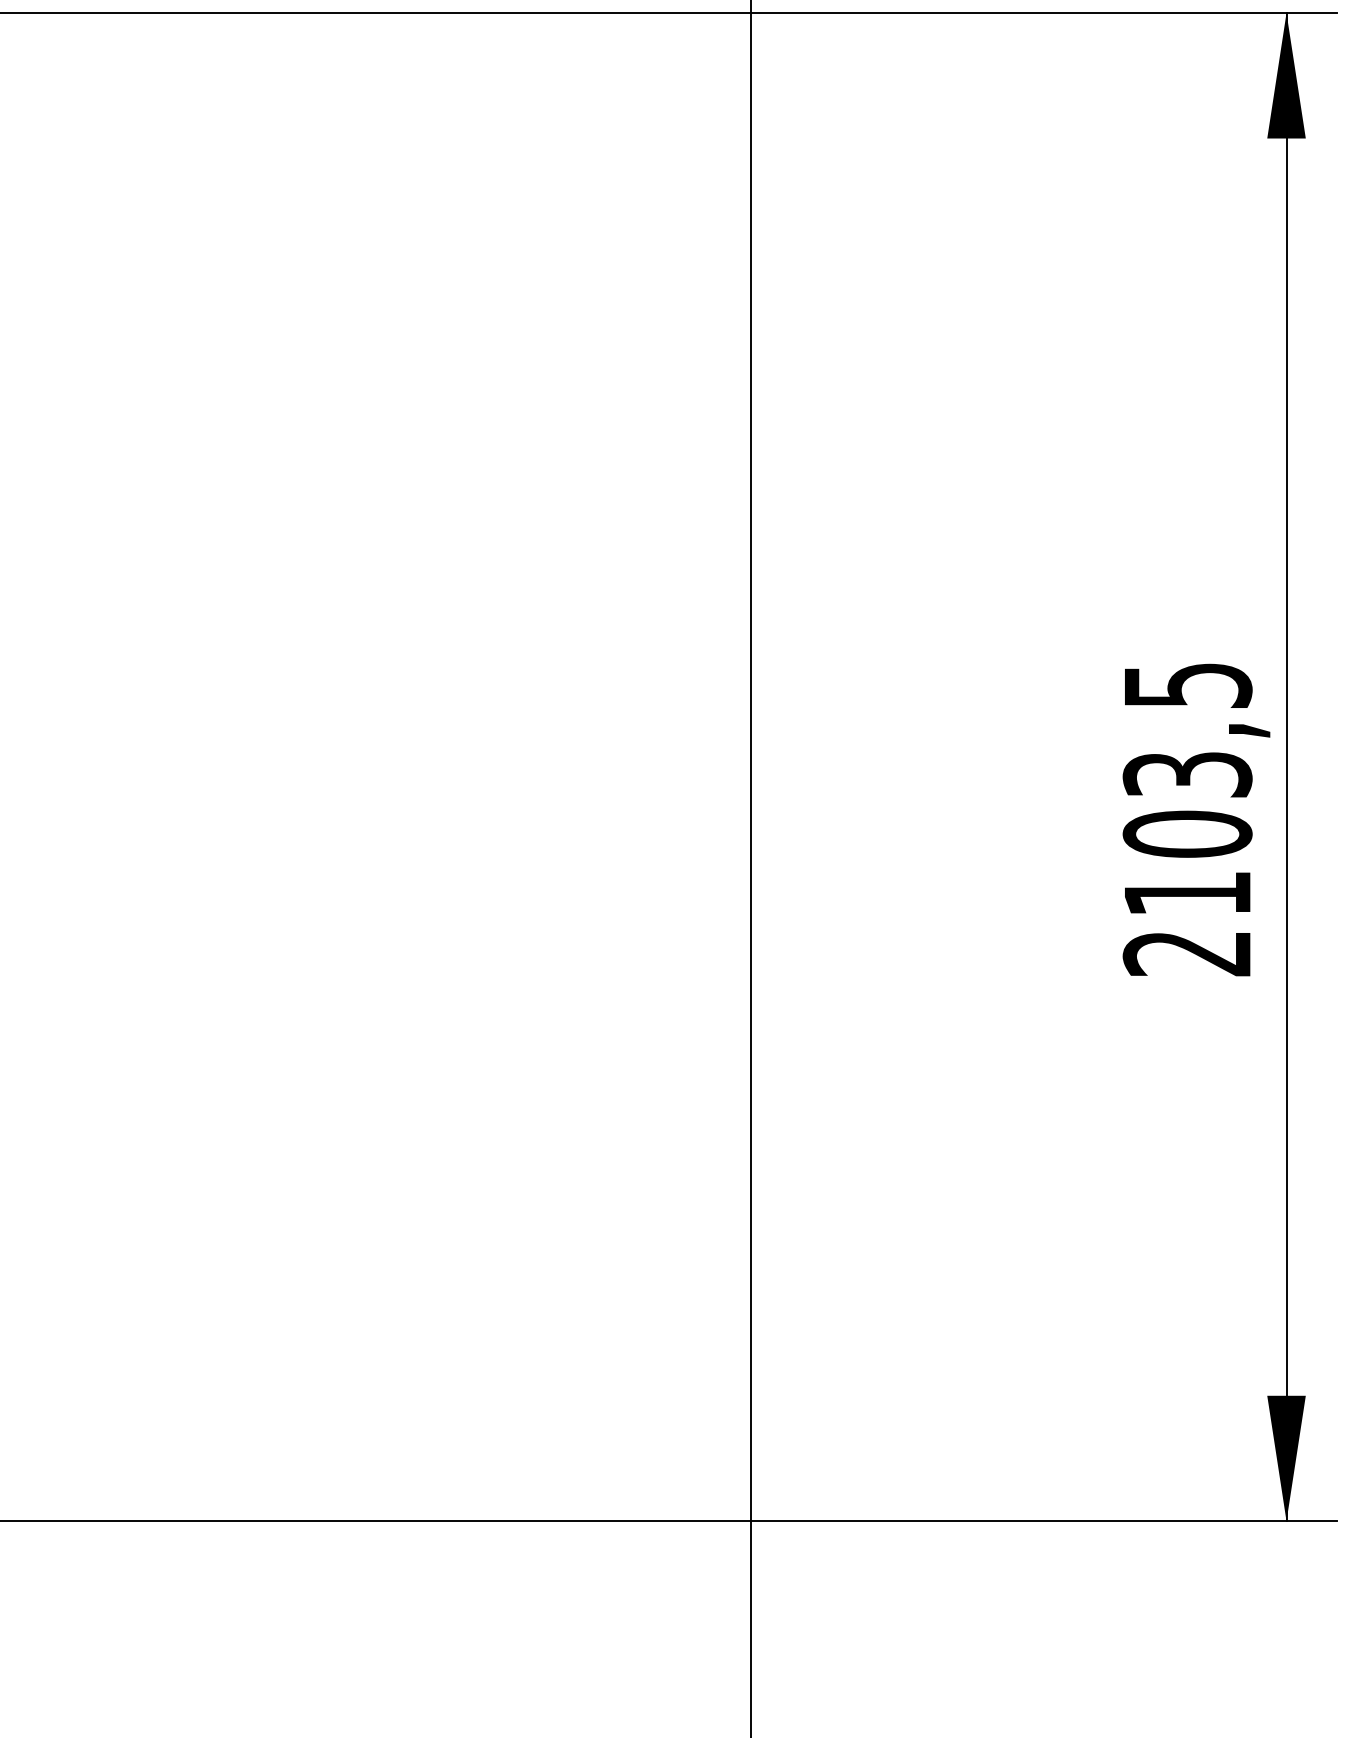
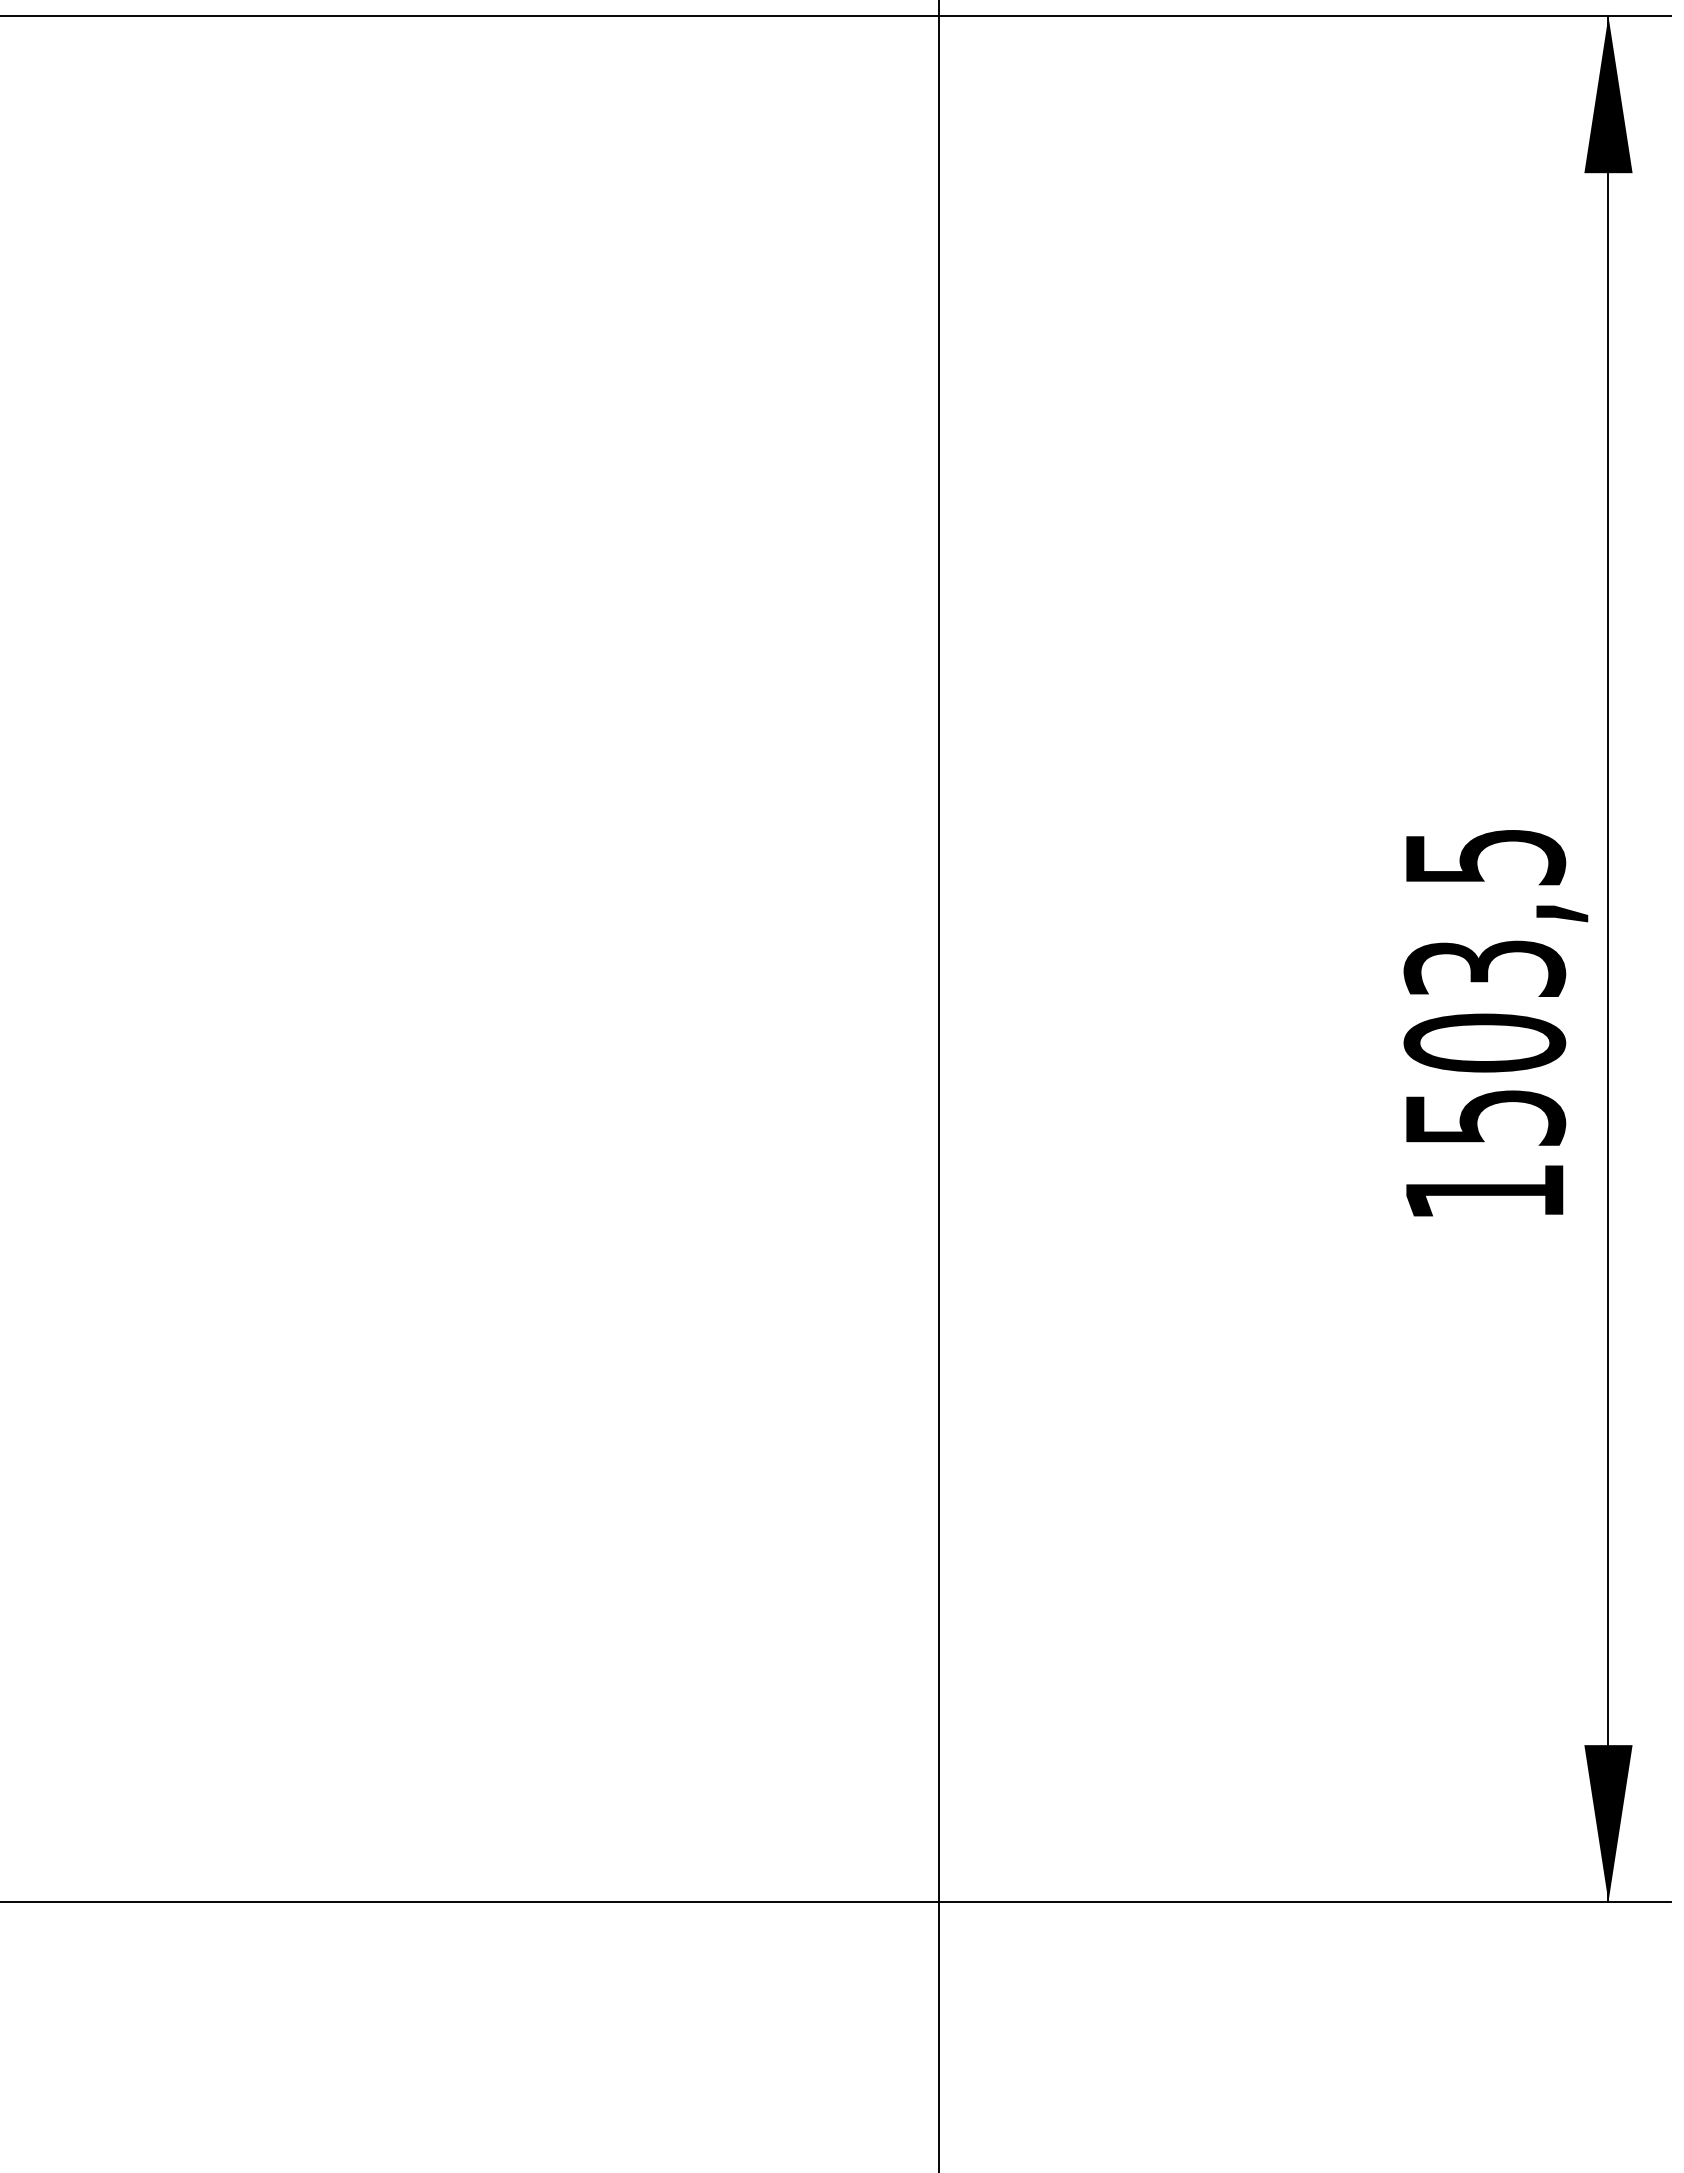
text: (1187, 924) -> (1484, 1155), 2103,5 -> 1503,5

